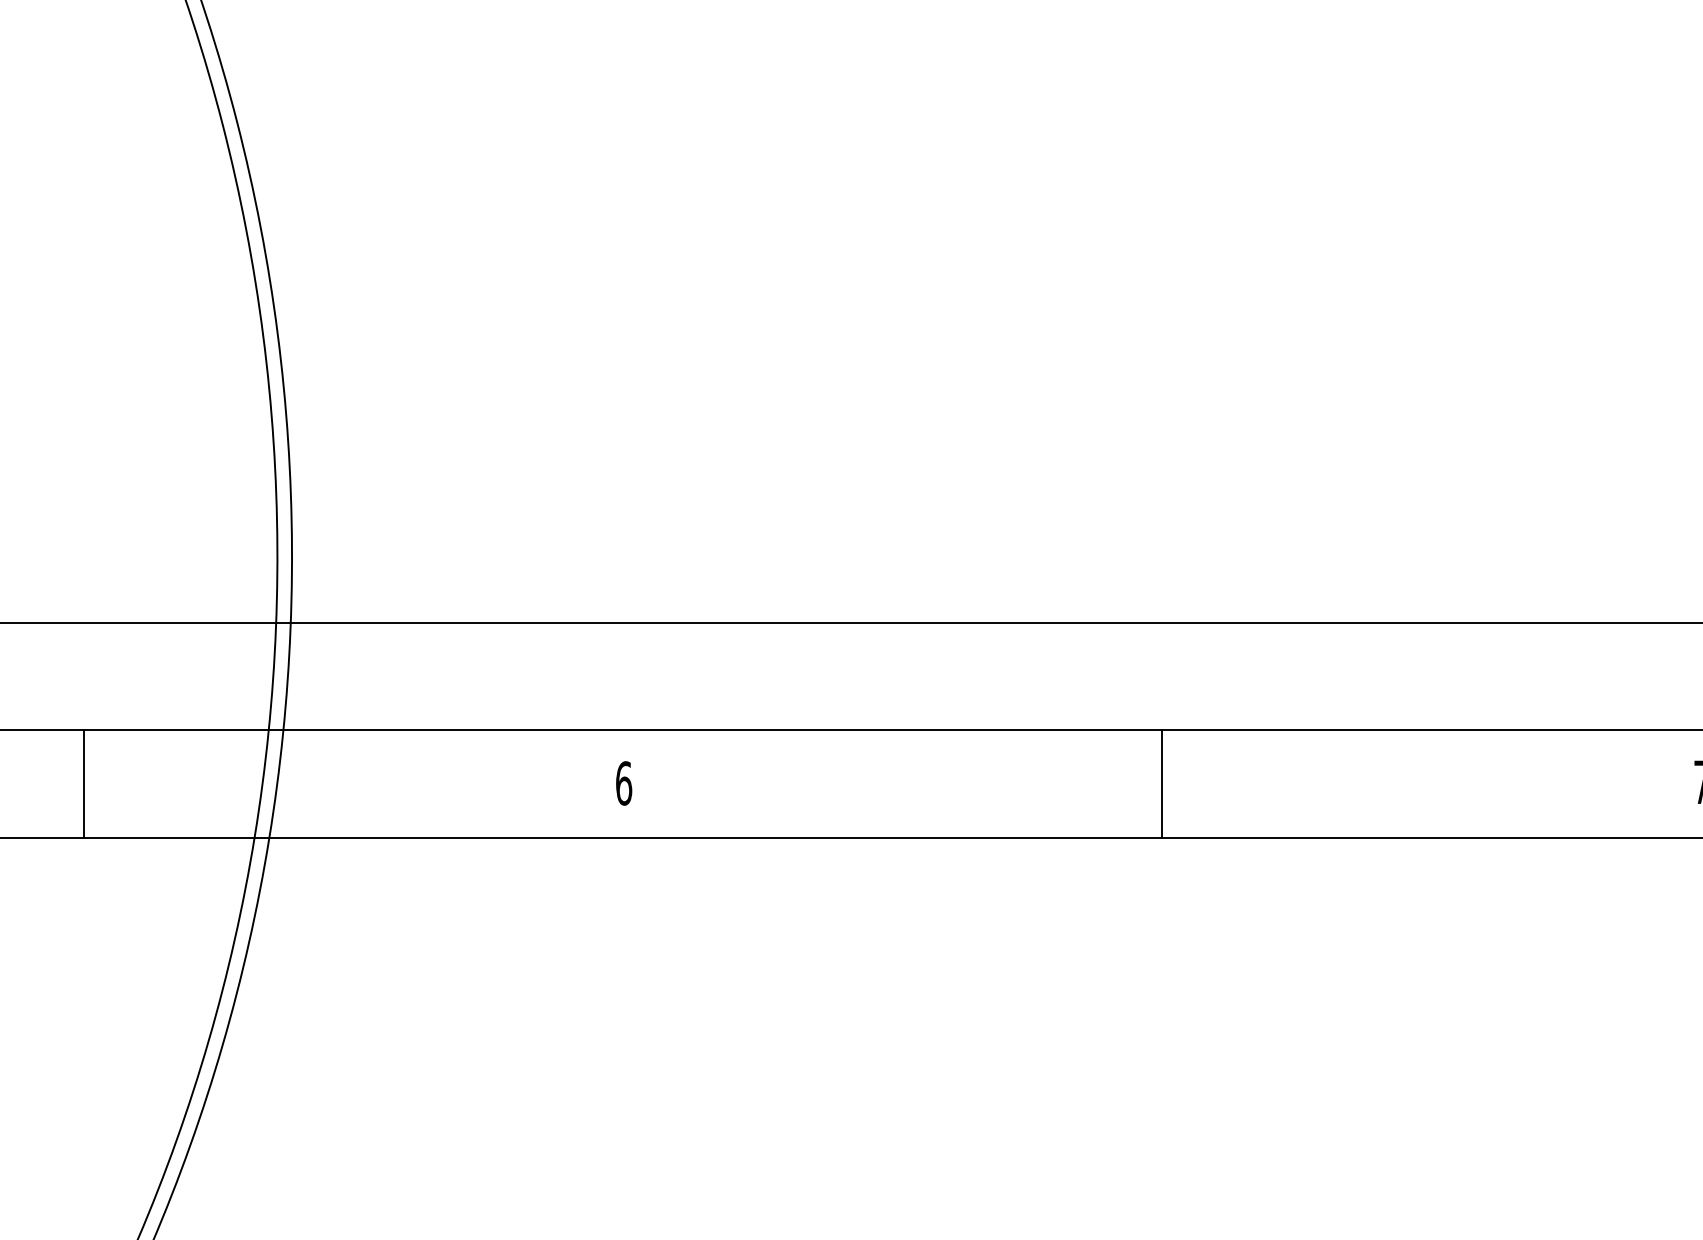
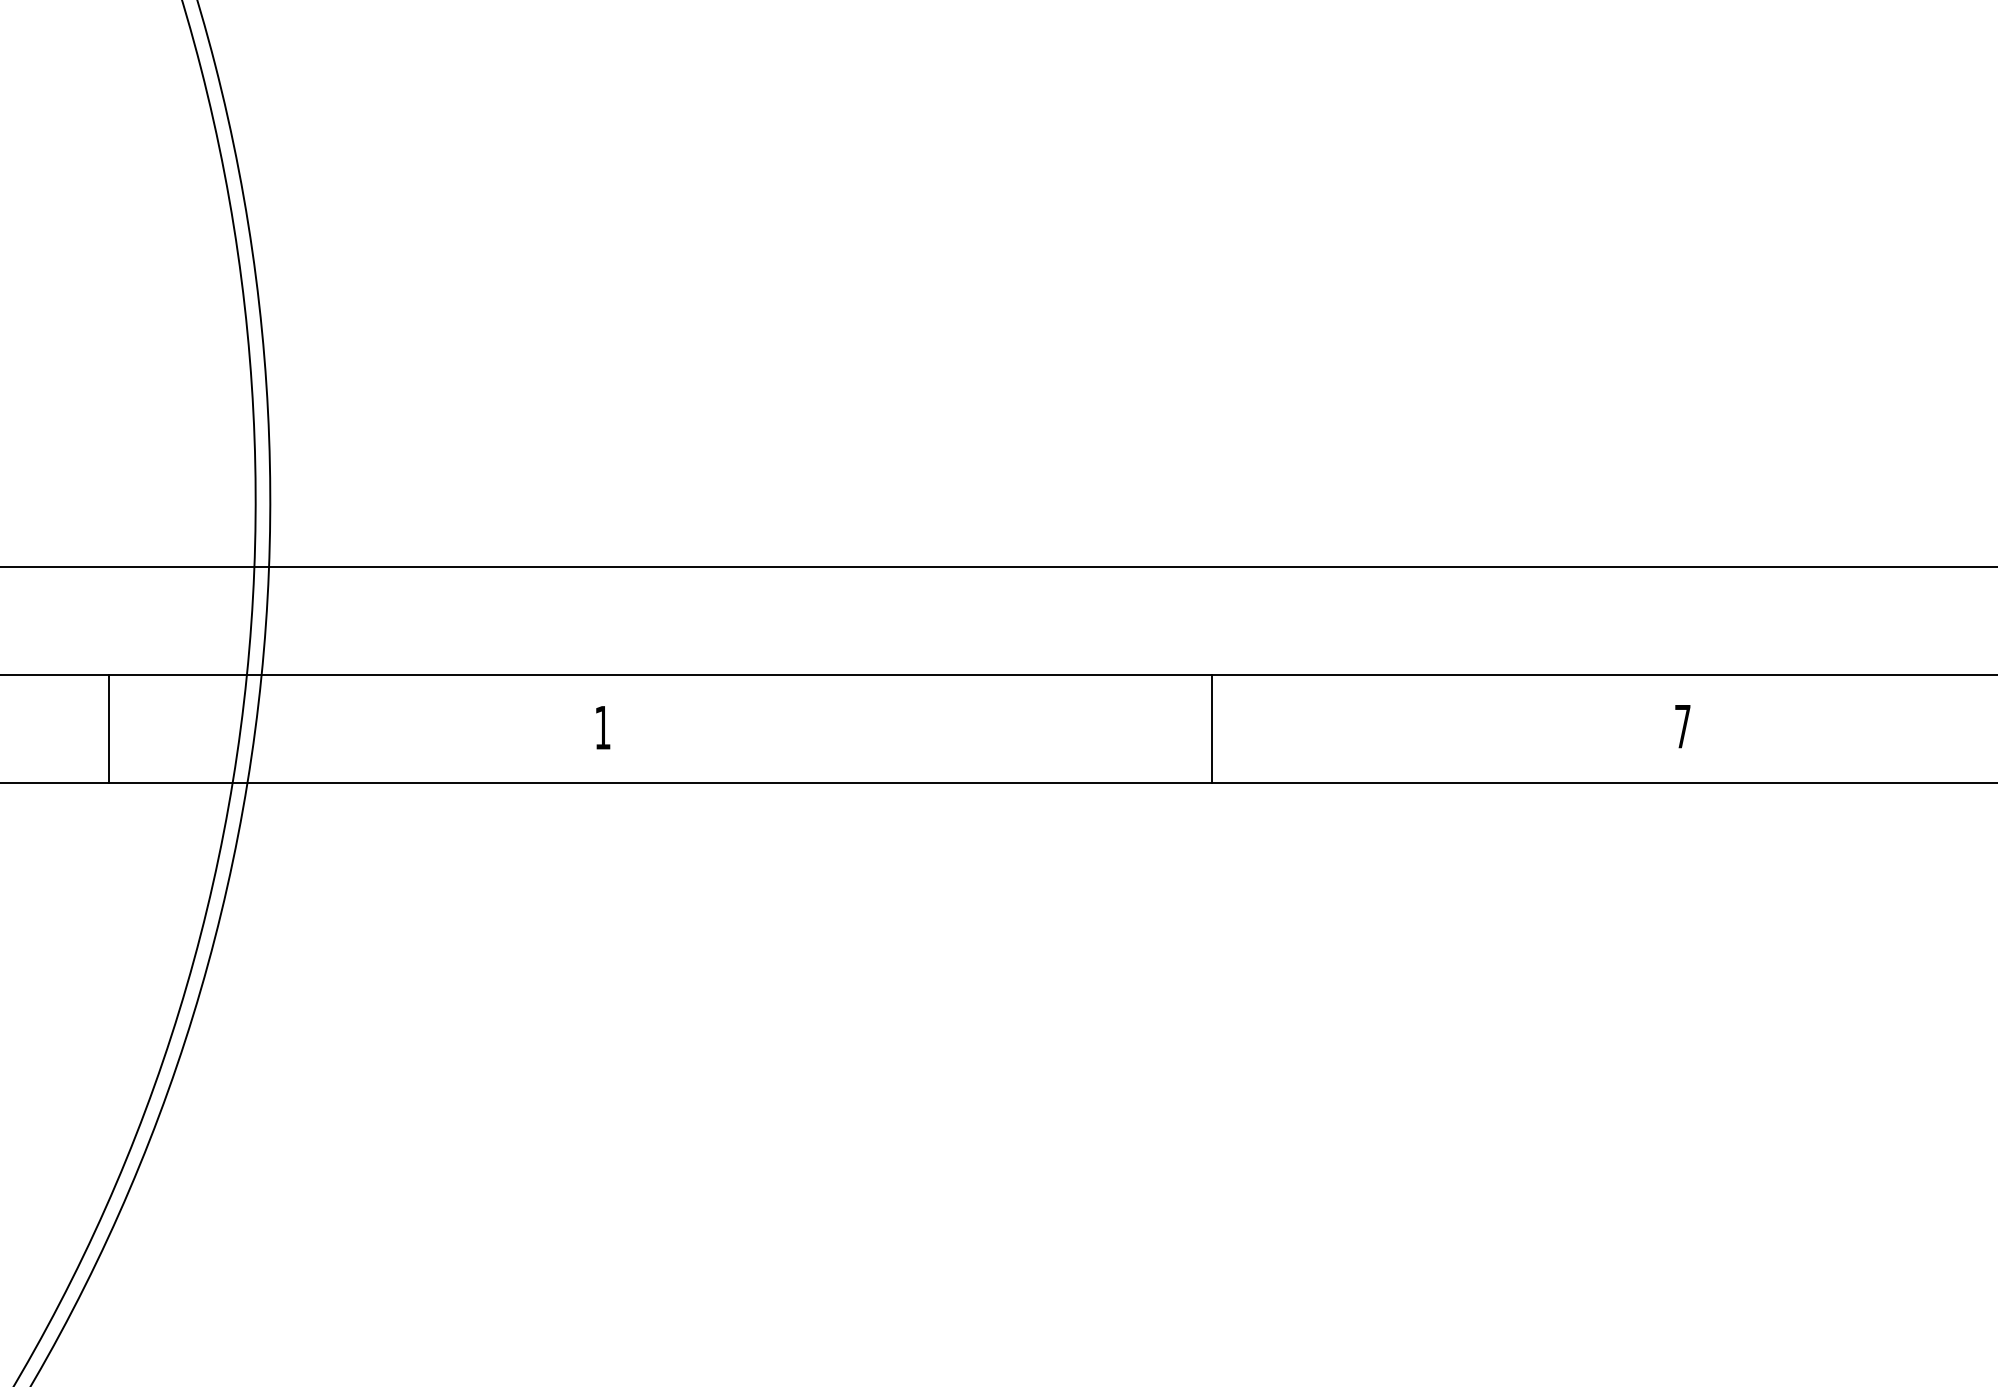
text: (624, 783) -> (603, 727), 6 -> 1
line: (84, 784) -> (109, 728), moved
line: (1162, 784) -> (1212, 728), moved

